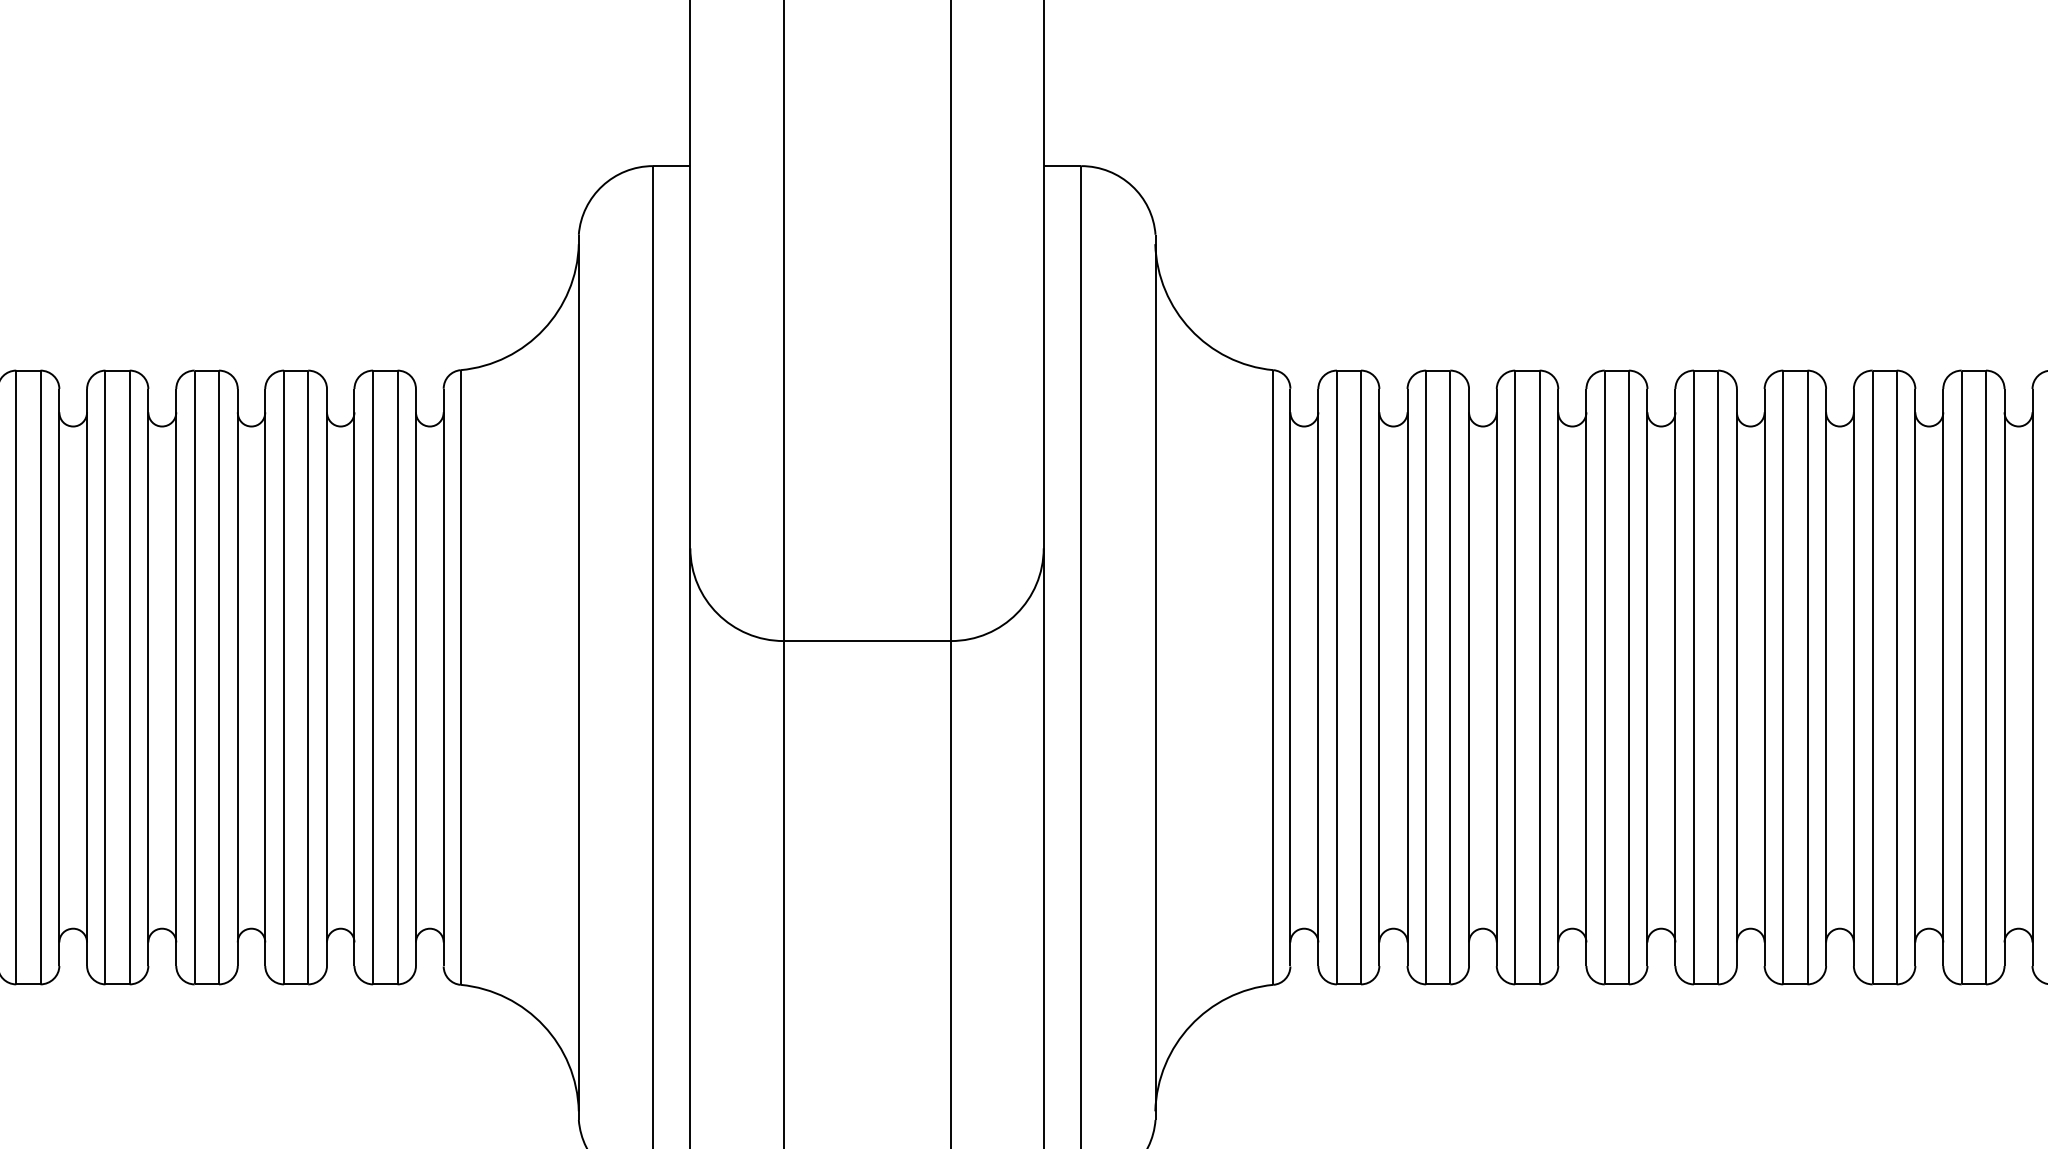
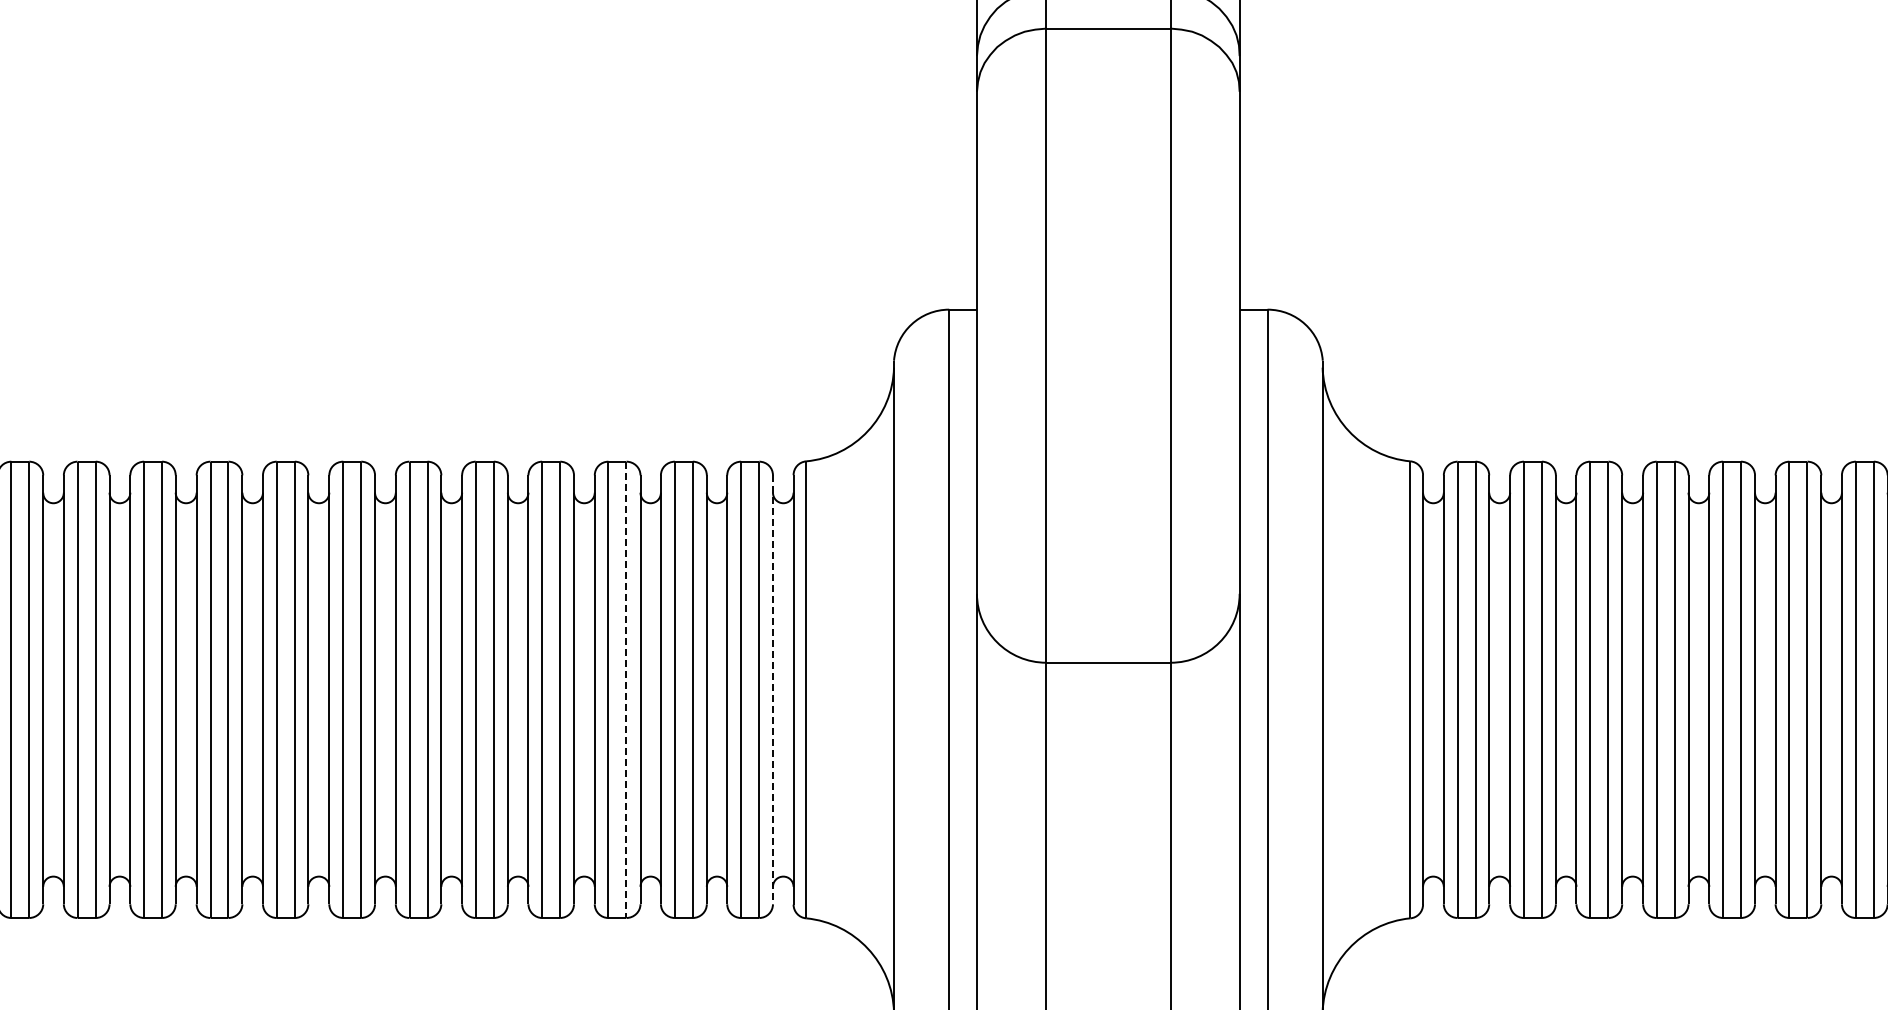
line: (218, 678) -> (626, 690), solid -> dashed
line: (415, 678) -> (772, 690), solid -> dashed

